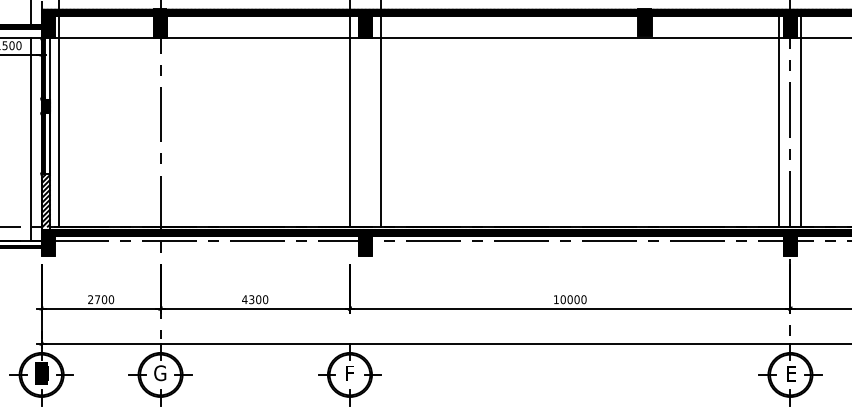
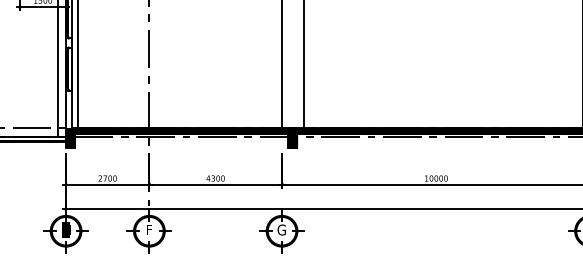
hatch: (45, 105) -> (68, 42), removed
hatch: (45, 200) -> (68, 109), removed
text: (160, 373) -> (149, 230), G -> F
text: (349, 373) -> (281, 230), F -> G

